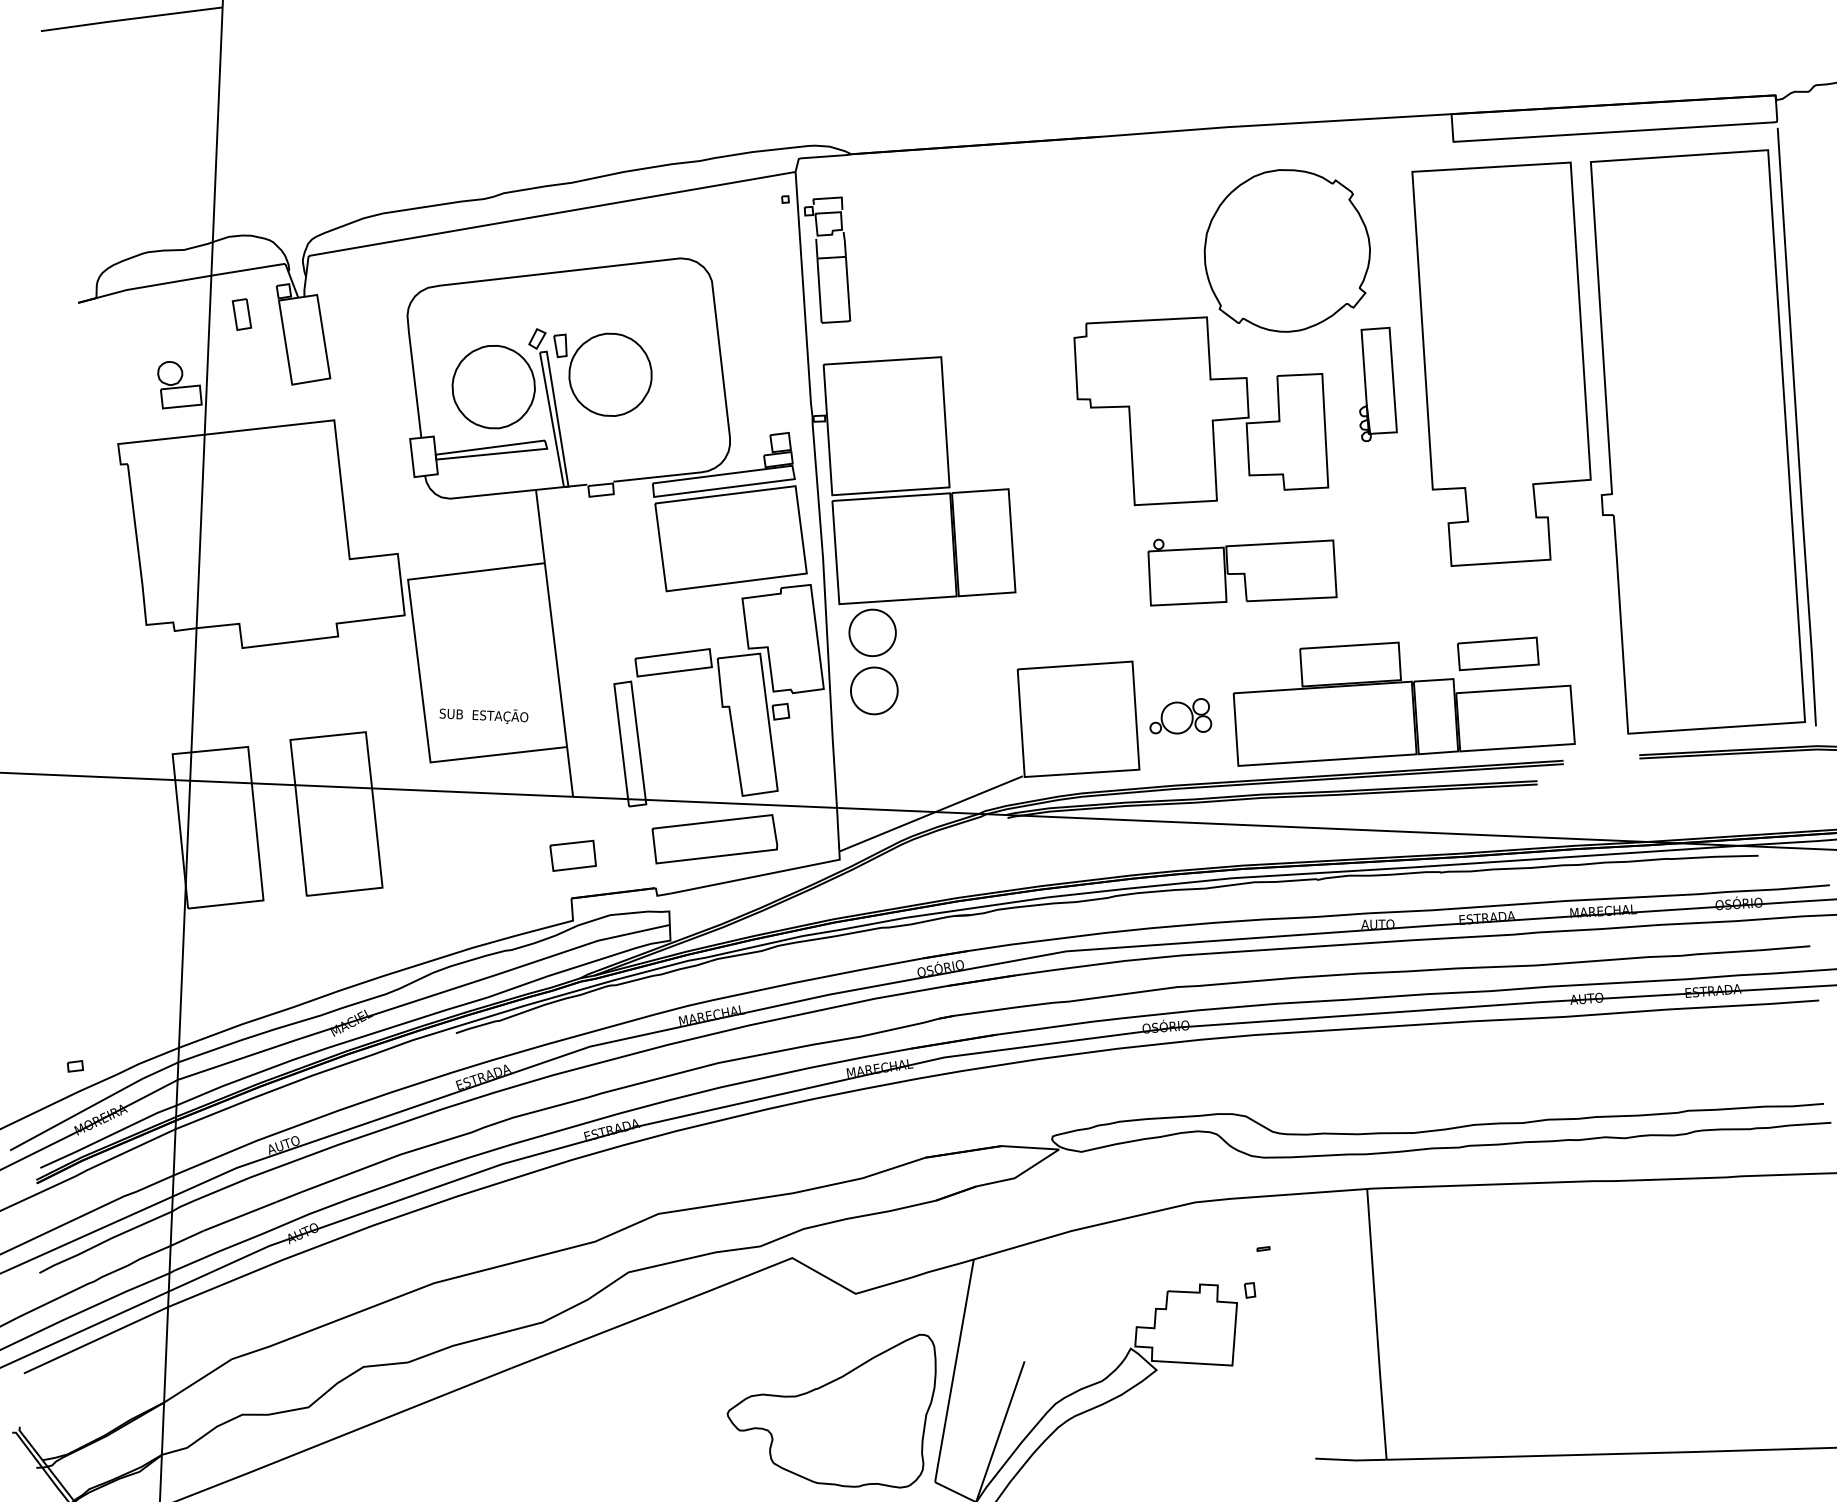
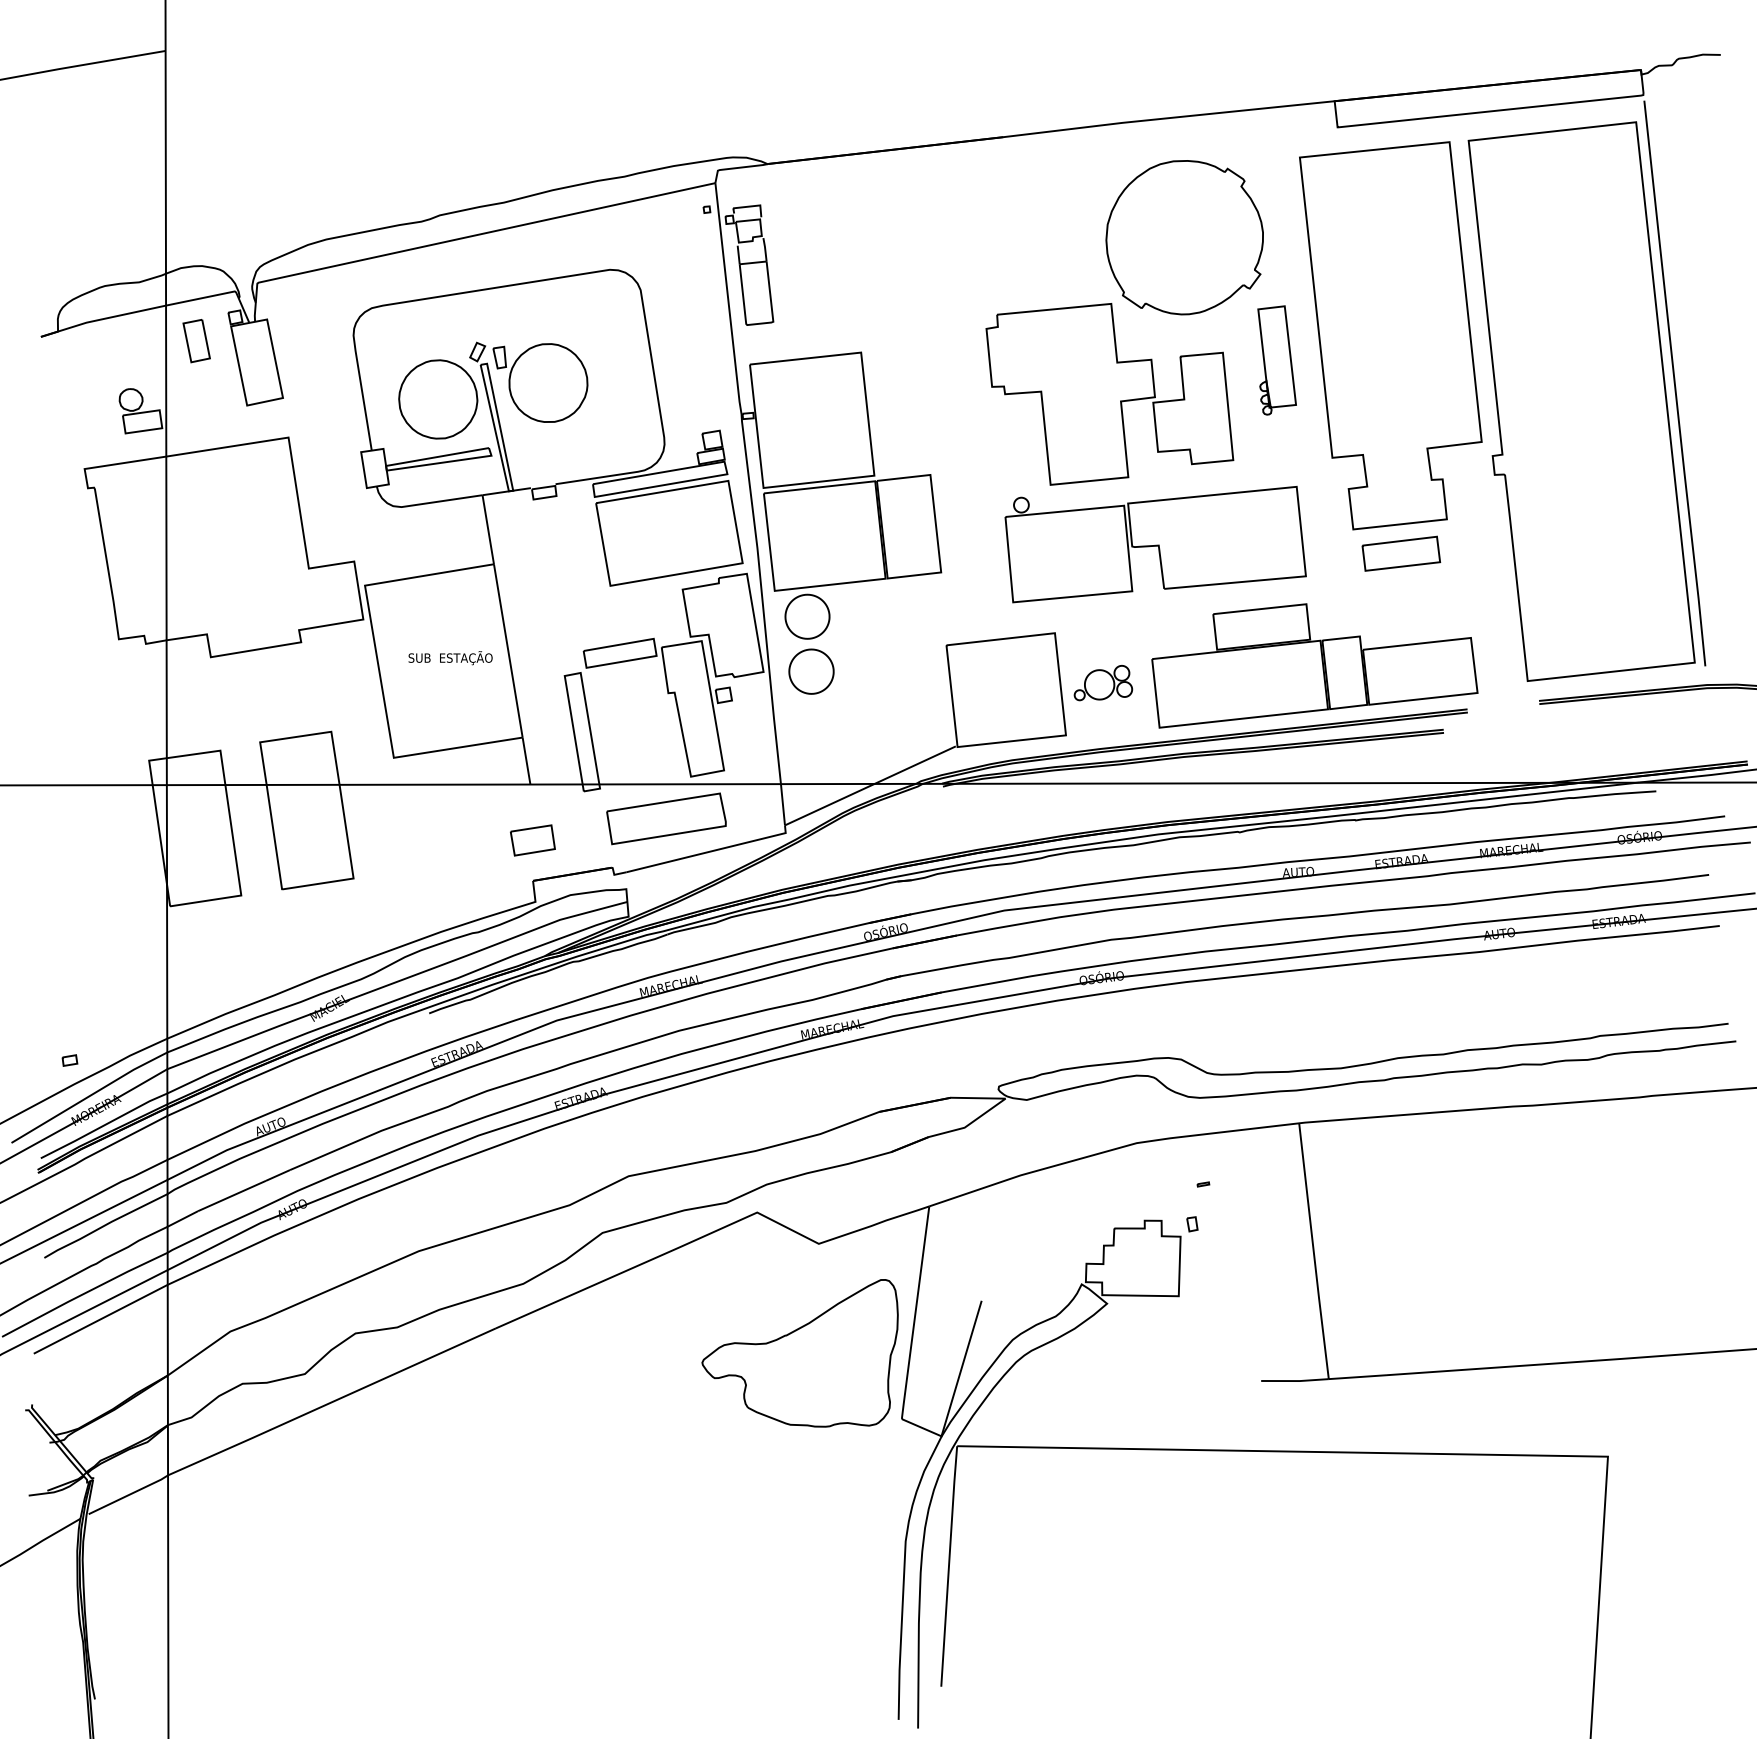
part: (241, 314) -> (196, 341), size x1.43
part: (1242, 572) -> (1155, 544), size x1.67
part: (1498, 653) -> (1401, 553), moved
text: (483, 715) -> (450, 658), moved

